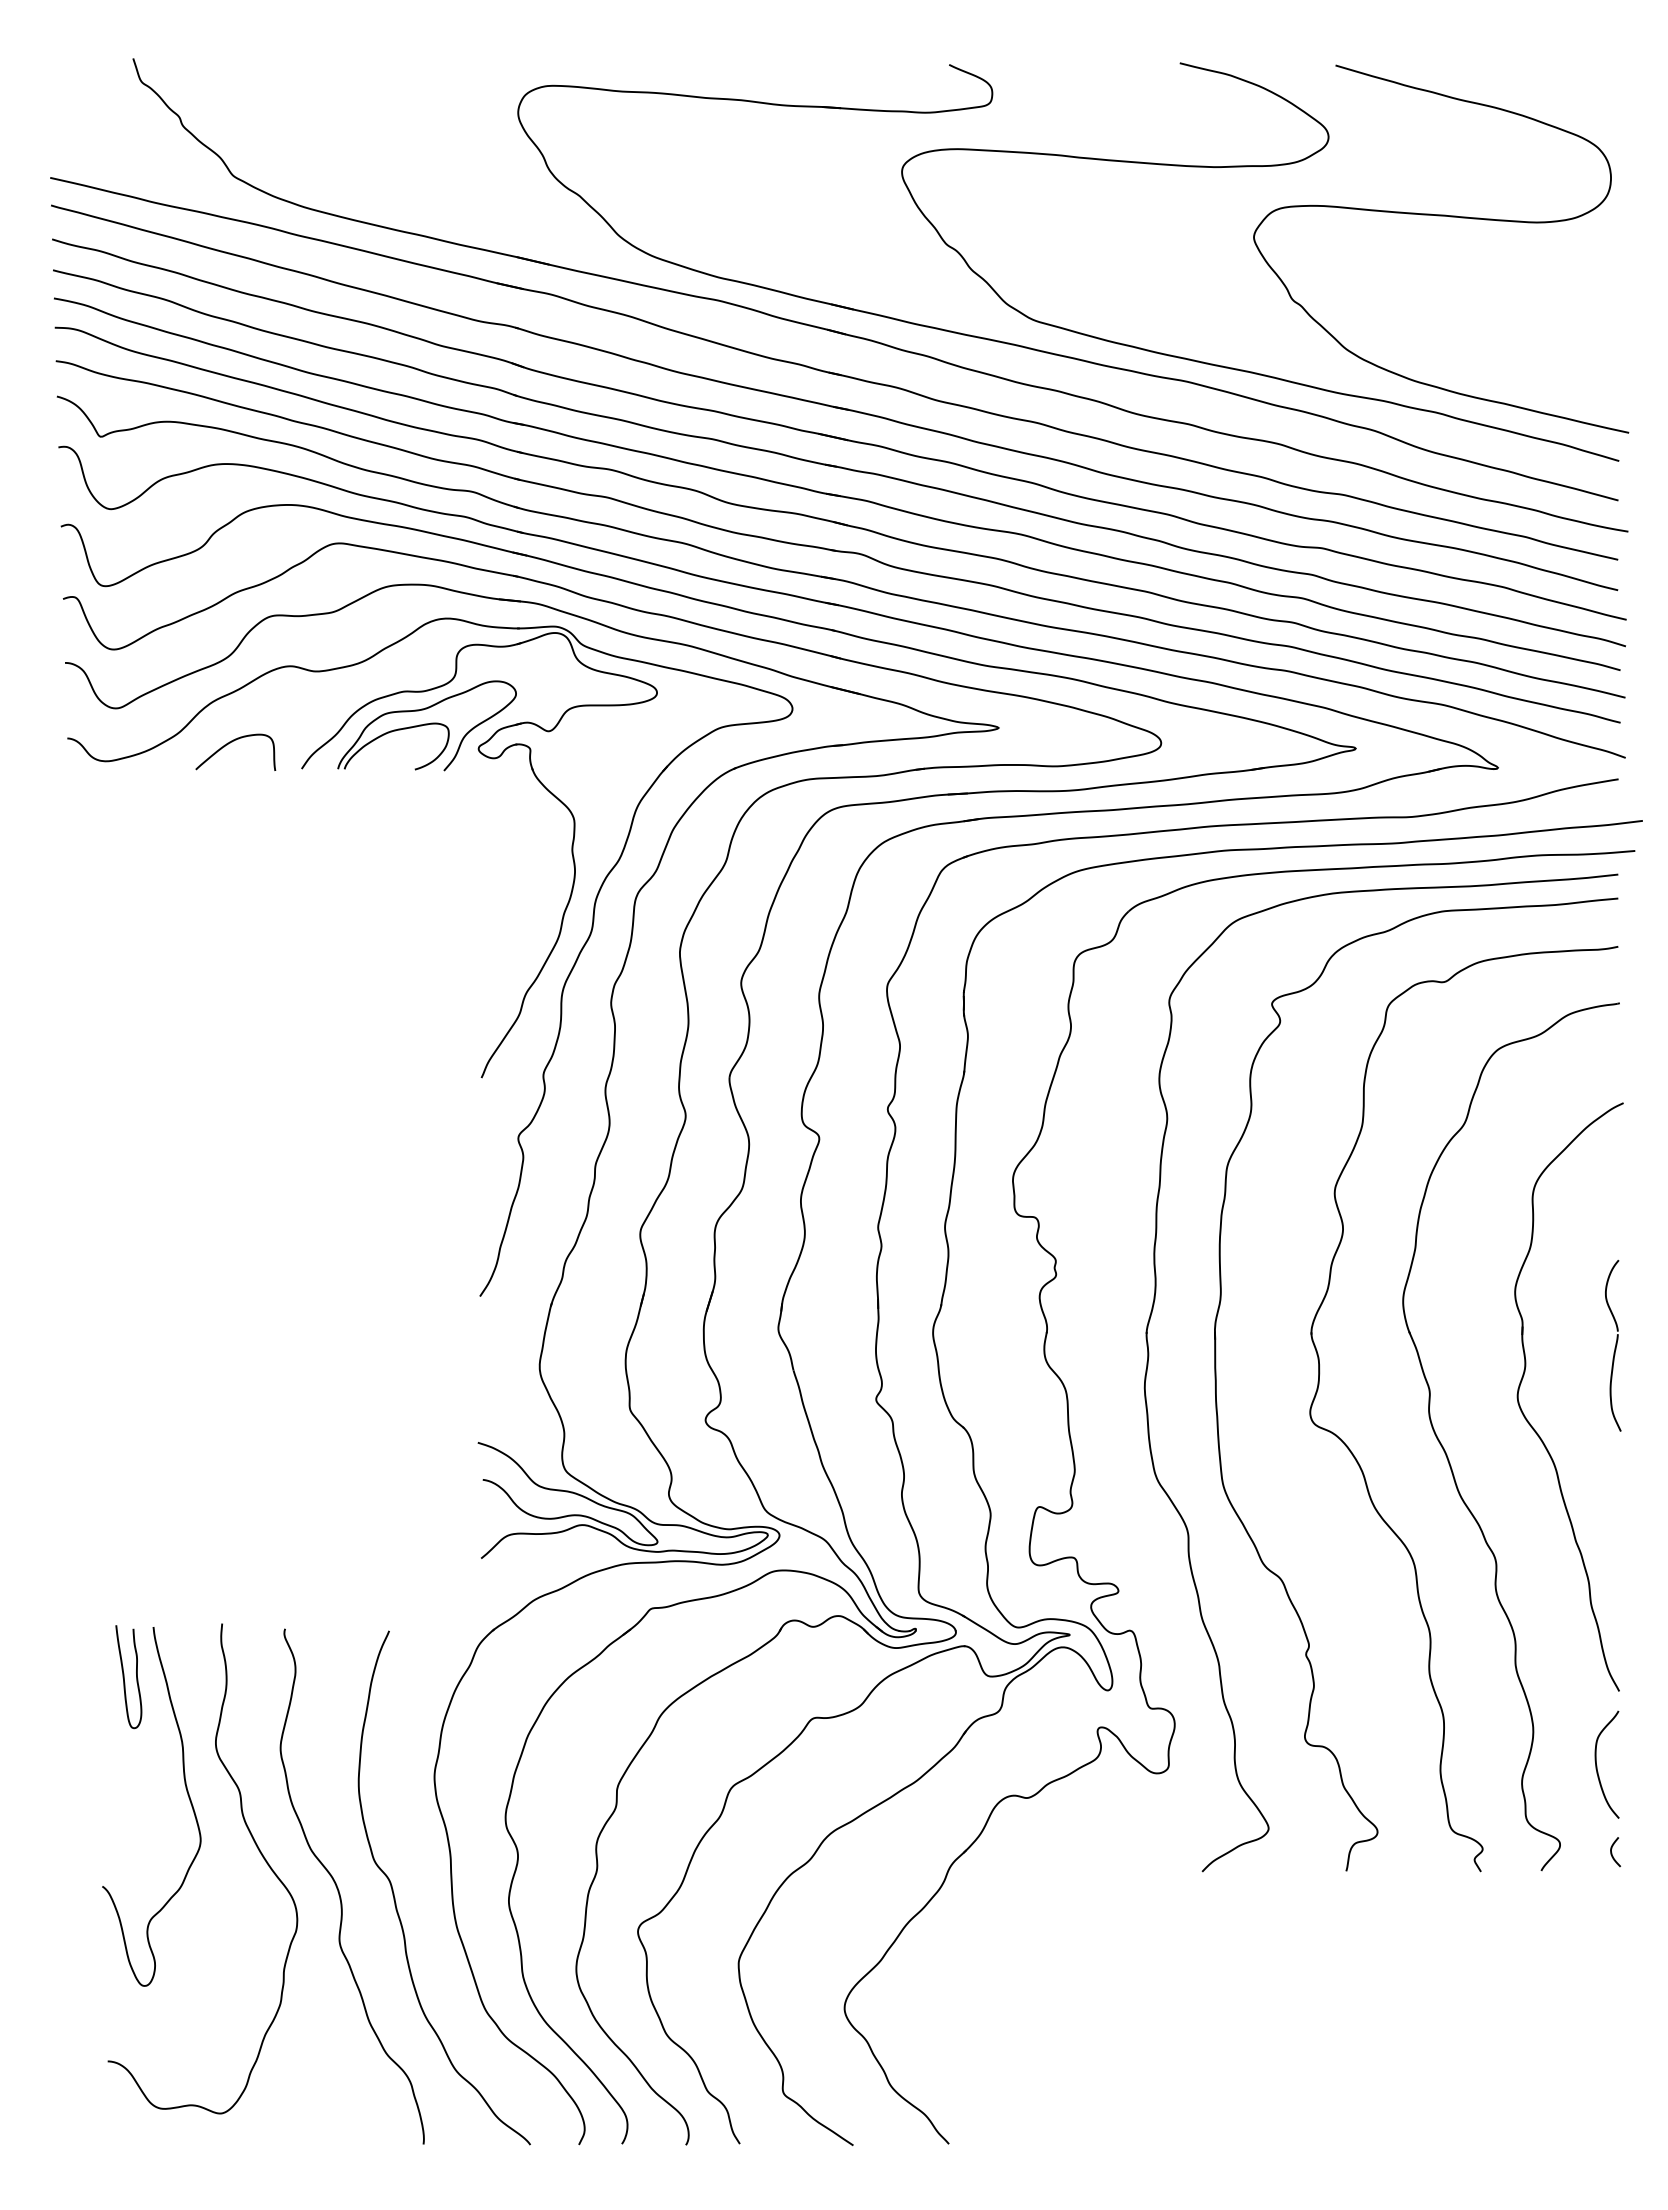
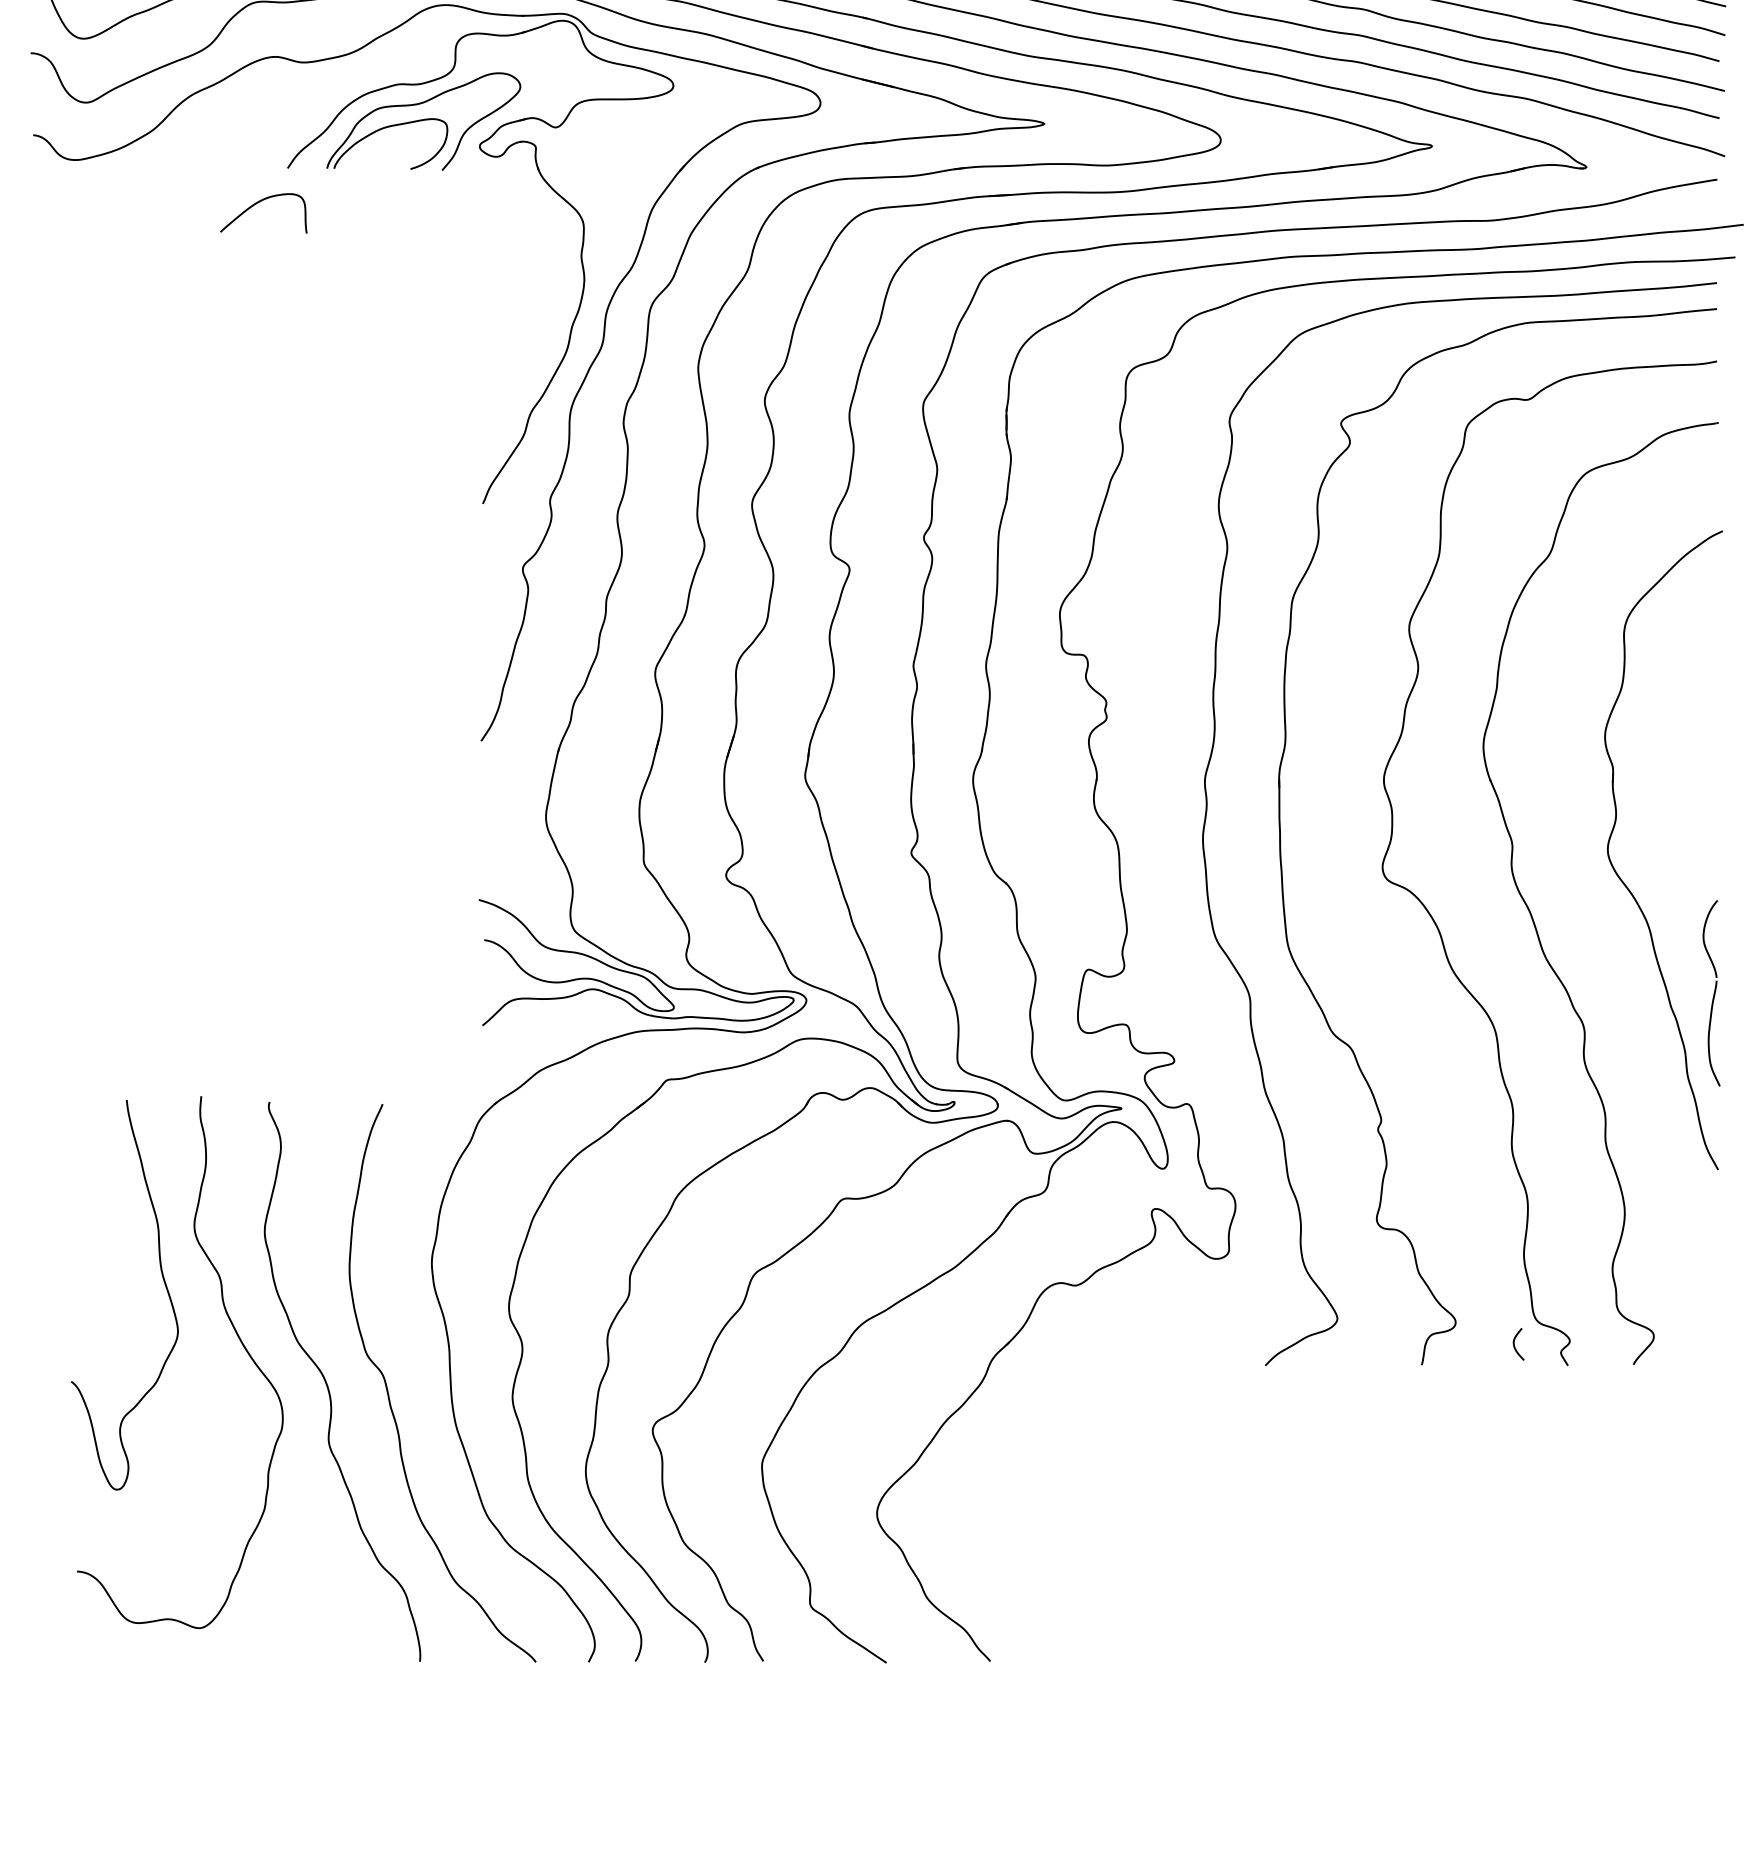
curve: (230, 743) -> (258, 203), moved
part: (1613, 1345) -> (1711, 993), moved
curve: (124, 1677) -> (95, 1154), removed
curve: (1597, 1765) -> (1694, 1250), removed
curve: (1612, 1852) -> (1515, 1344), moved

